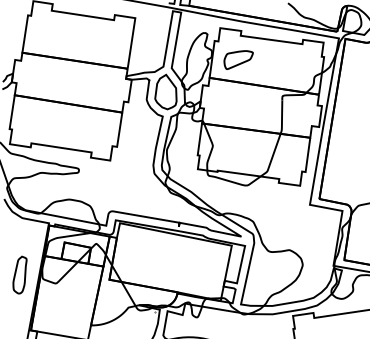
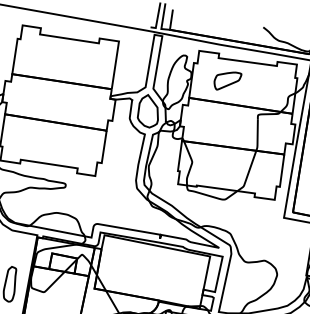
part: (238, 59) -> (227, 80), moved

